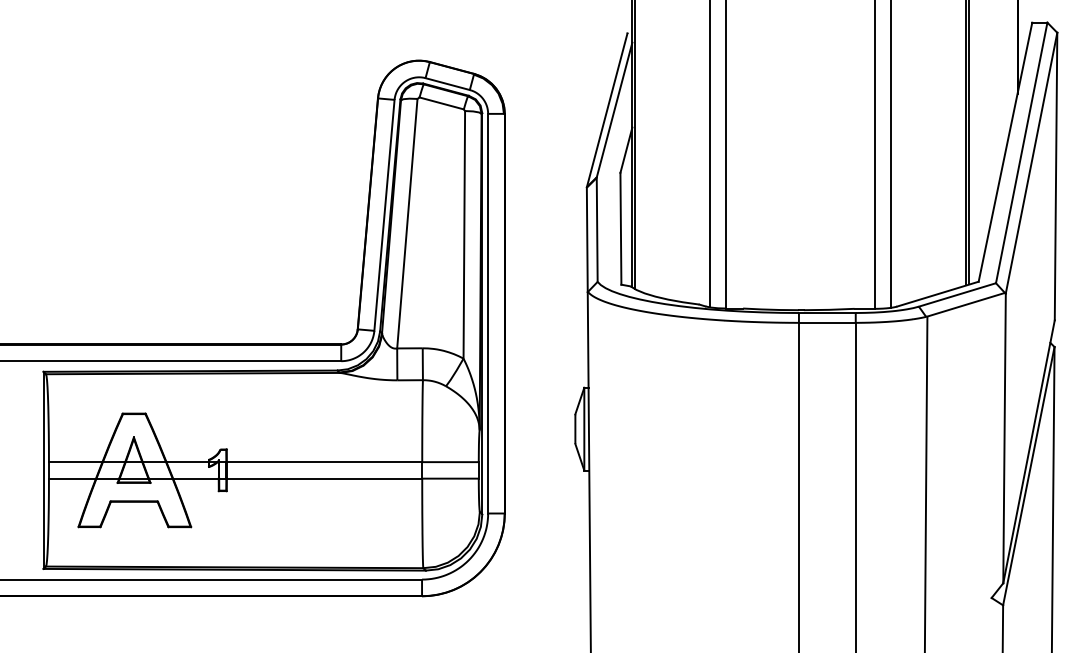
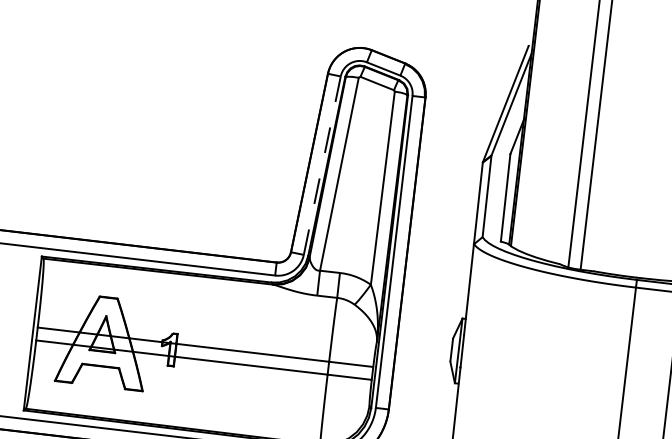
line: (384, 215) -> (322, 165), solid -> dashed

